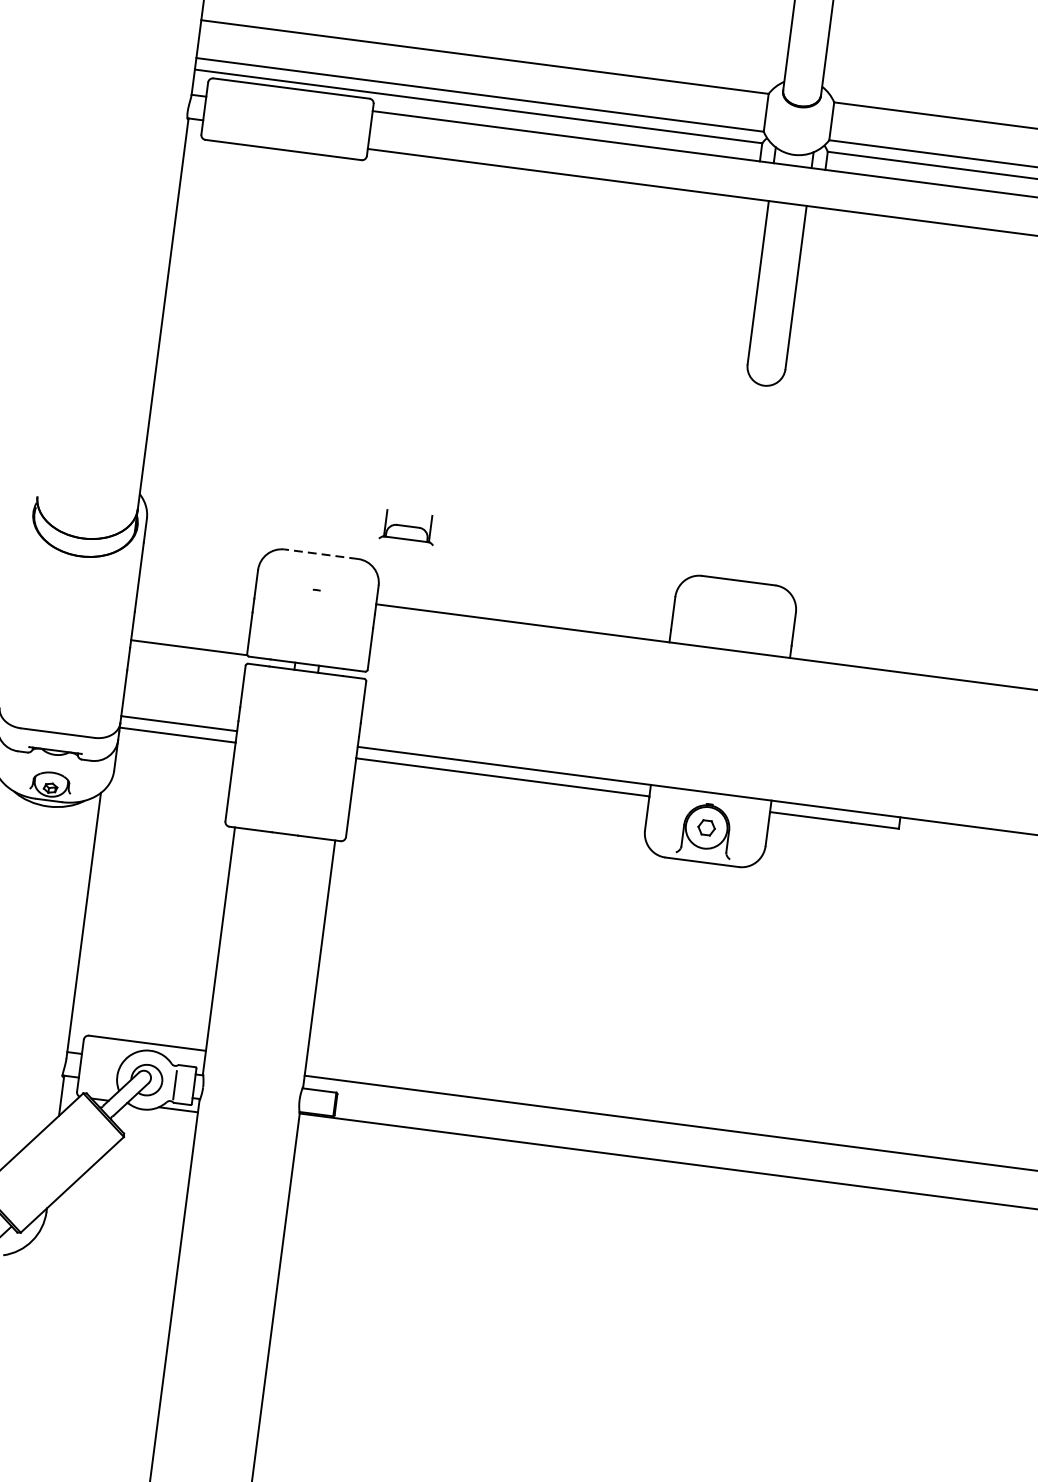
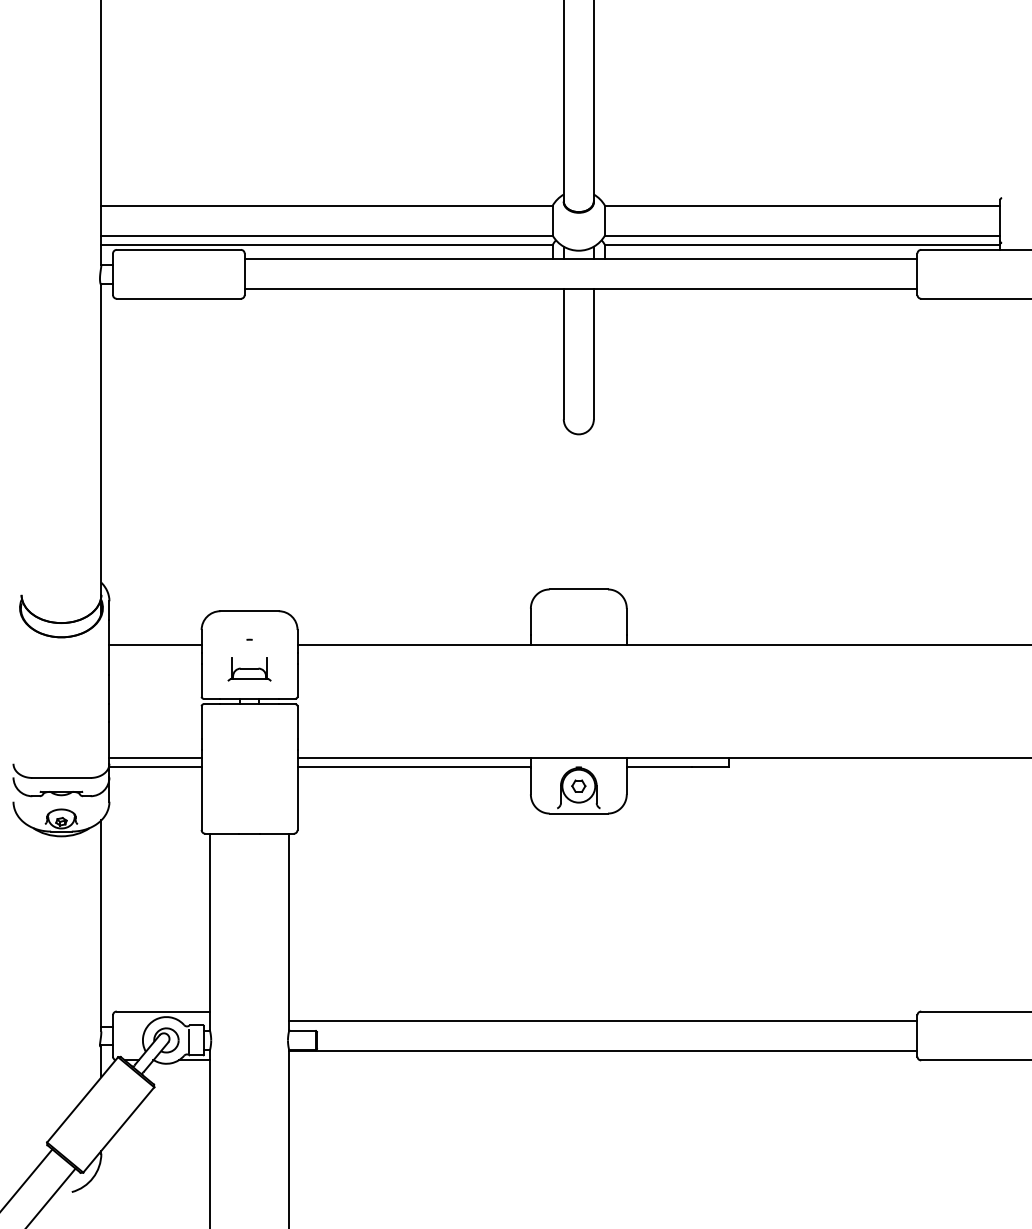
part: (407, 527) -> (249, 669), moved
line: (321, 554) -> (249, 611), dashed -> solid
line: (189, 647) -> (155, 644), moved

